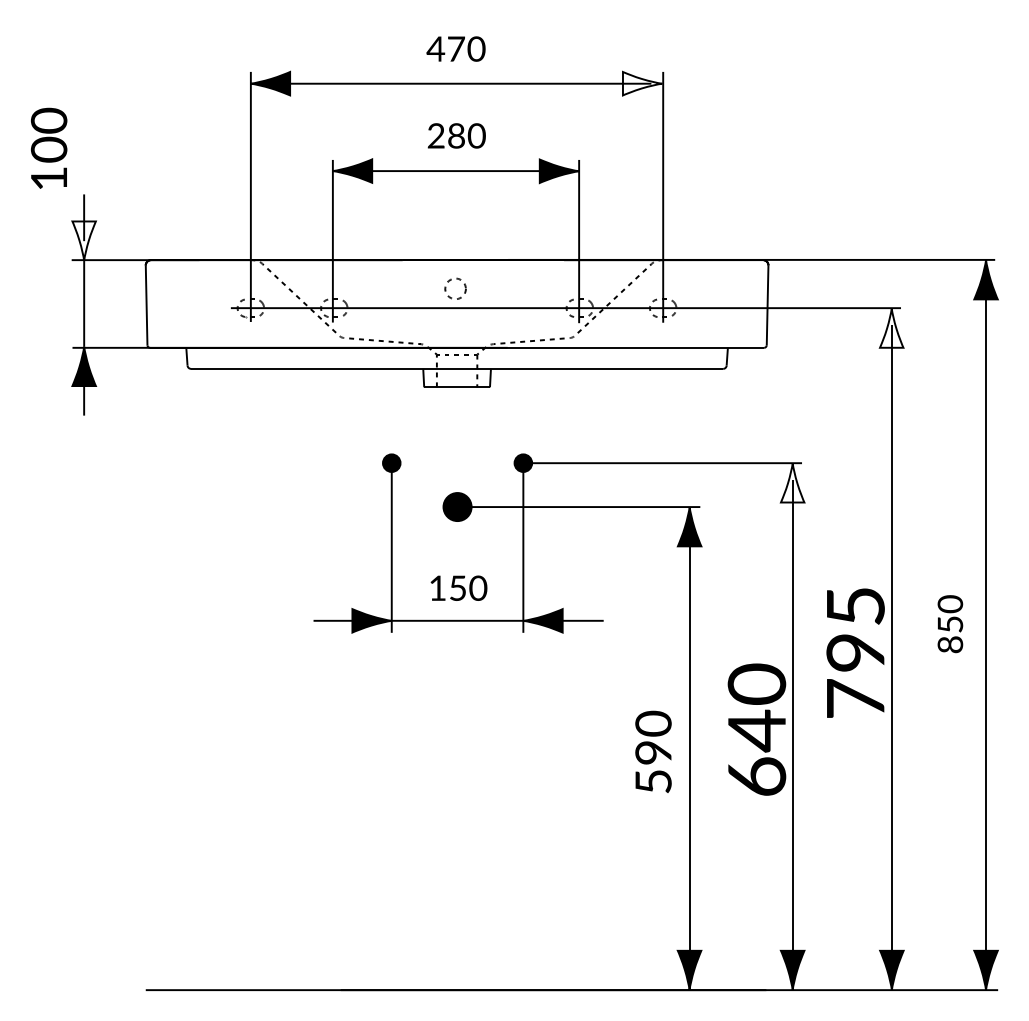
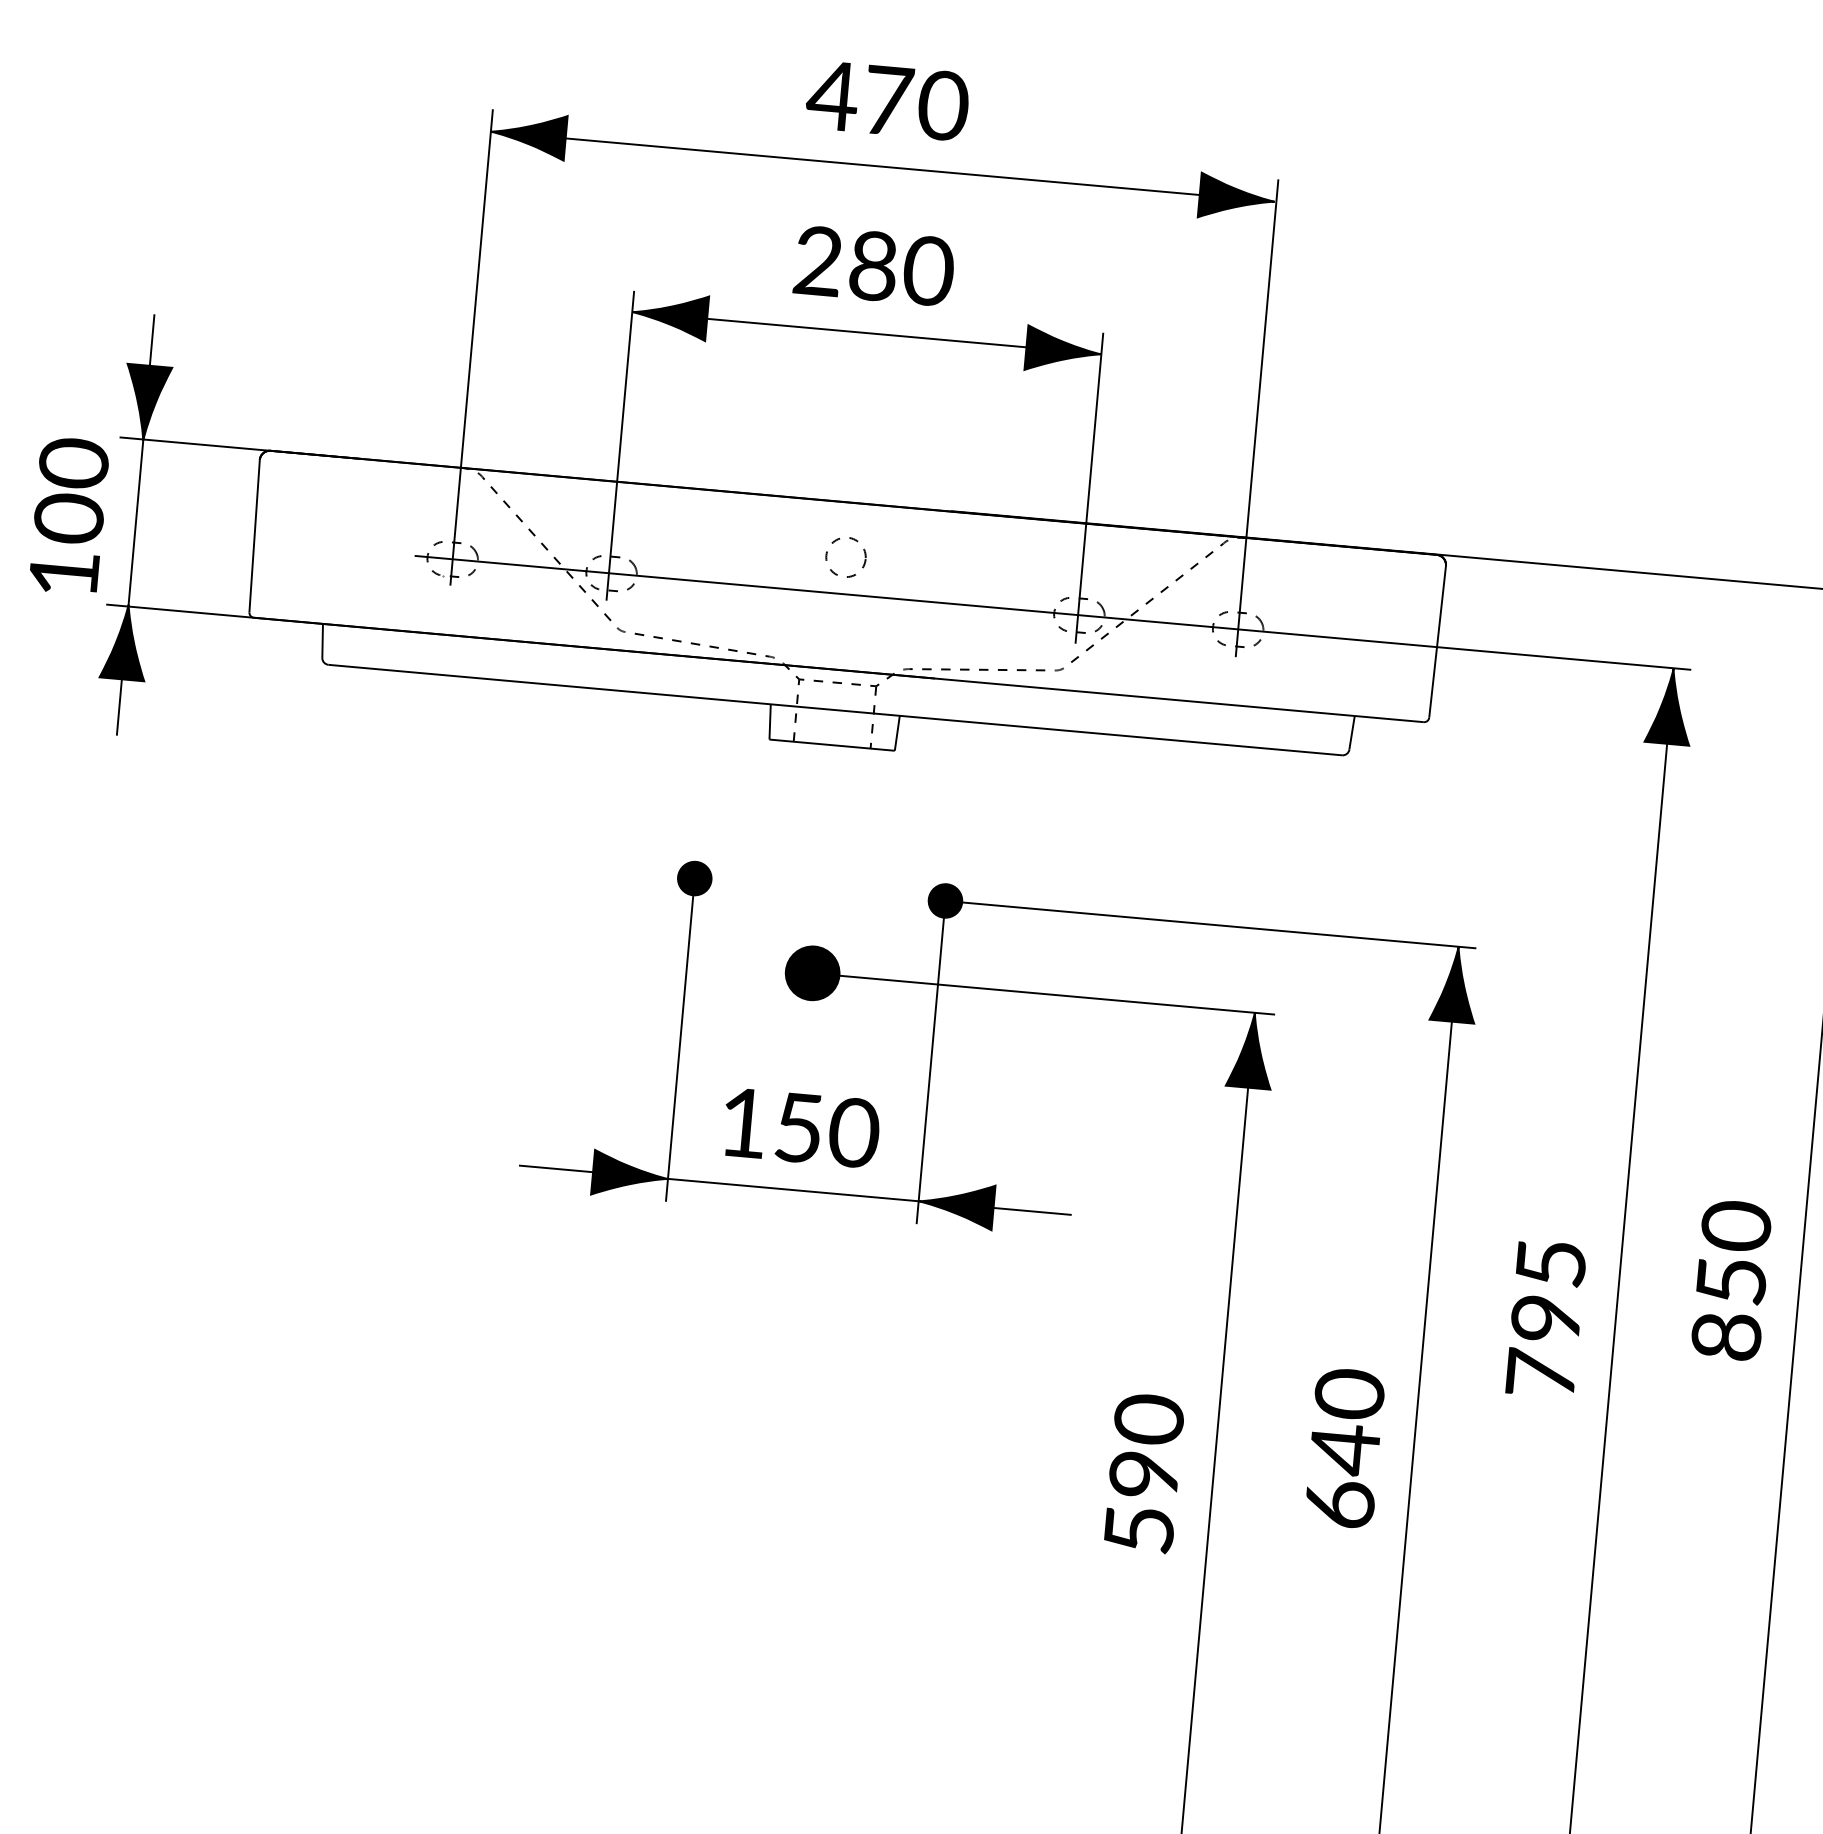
part: (455, 48) -> (886, 99), size x1.43
fill: (642, 83) -> (1236, 197), added
part: (456, 135) -> (873, 265), size x1.43
part: (49, 147) -> (70, 514), moved
fill: (83, 240) -> (145, 401), added
fill: (891, 327) -> (1669, 705), added
fill: (792, 482) -> (1454, 983), added
part: (458, 588) -> (800, 1128), size x1.43
part: (950, 623) -> (1731, 1278), size x1.43
part: (855, 652) -> (1546, 1318), size x0.62
part: (756, 729) -> (1344, 1447), size x0.62

